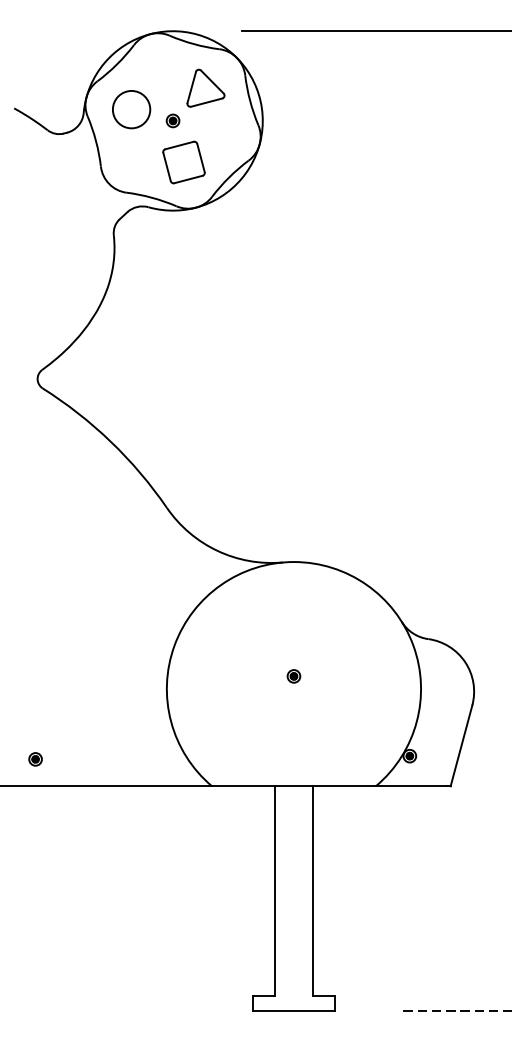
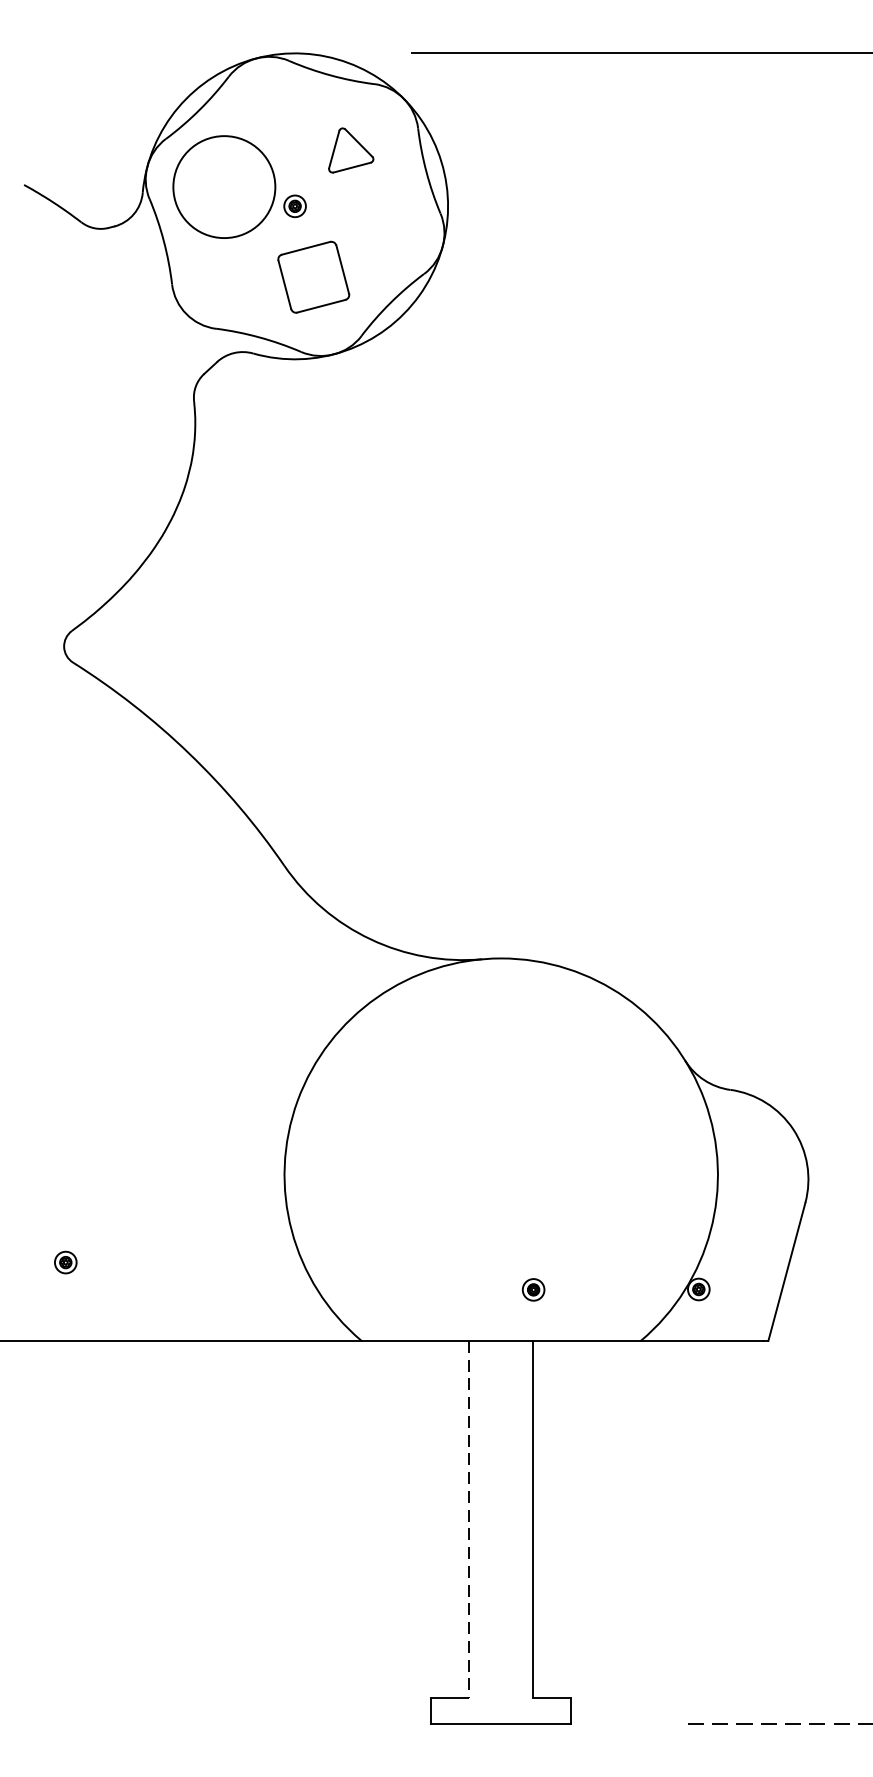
part: (205, 87) -> (350, 149), size x0.7
circle: (131, 109) -> (224, 186), size x1.6
part: (293, 676) -> (532, 1290), moved
part: (35, 759) -> (65, 1262), moved
line: (275, 891) -> (469, 1520), solid -> dashed

